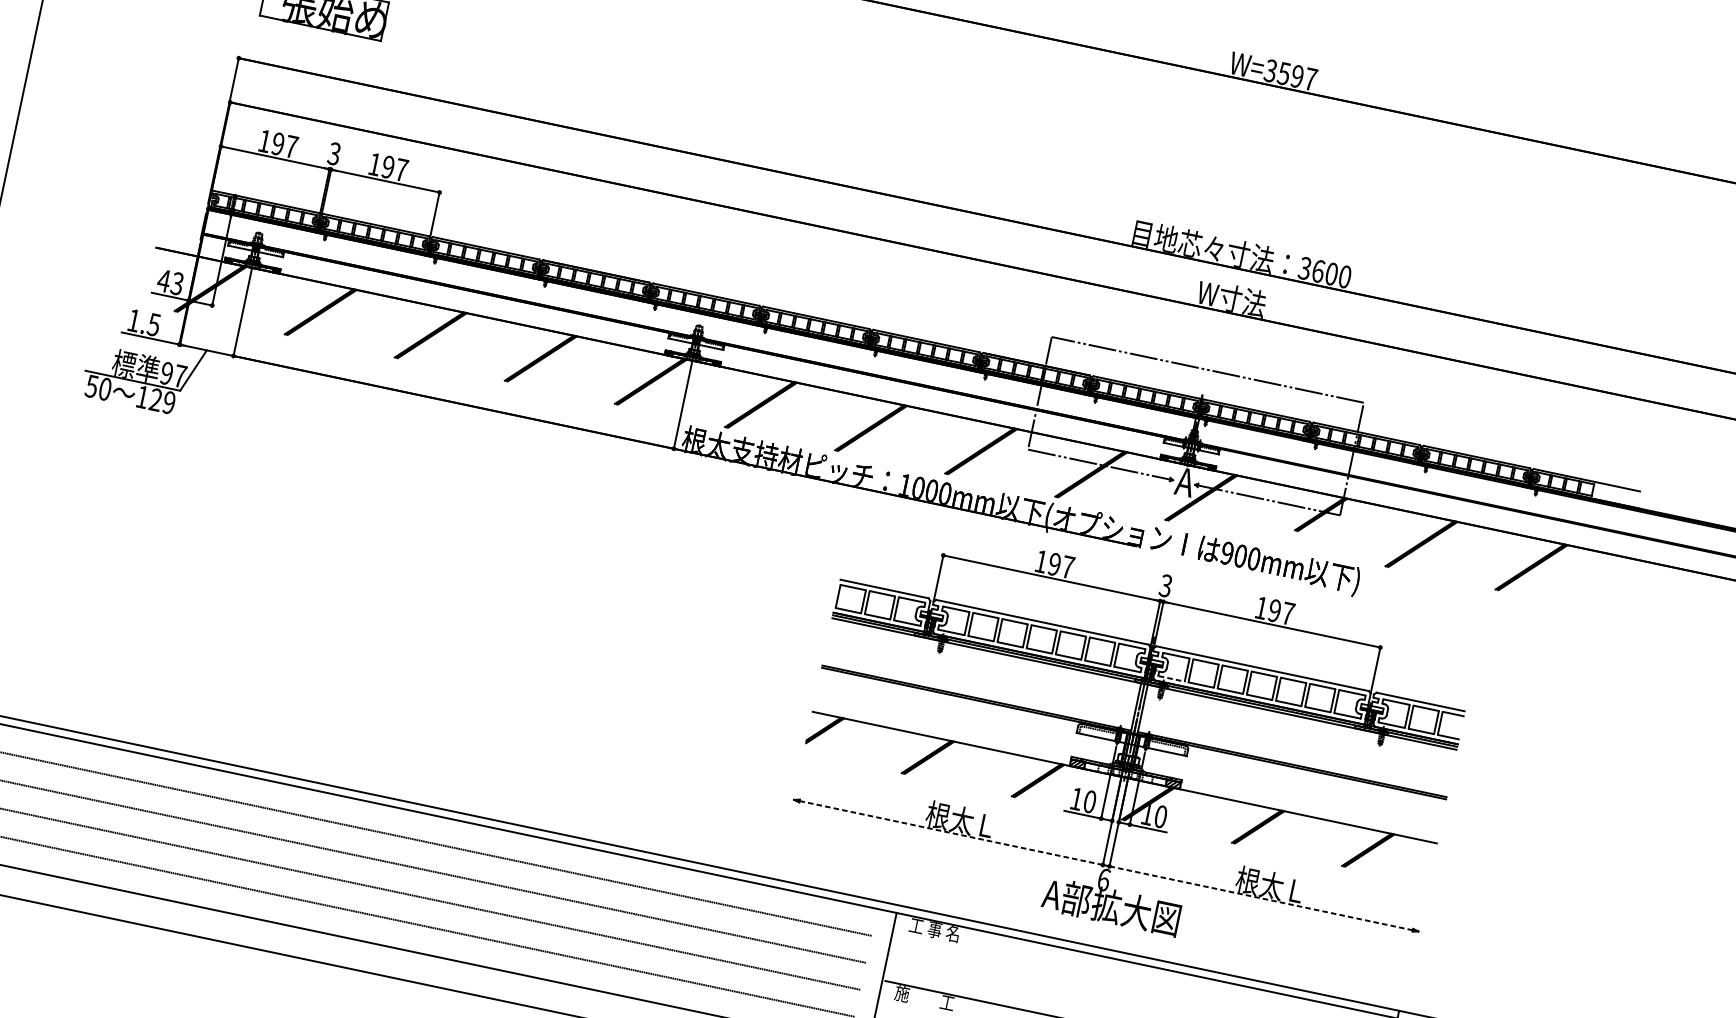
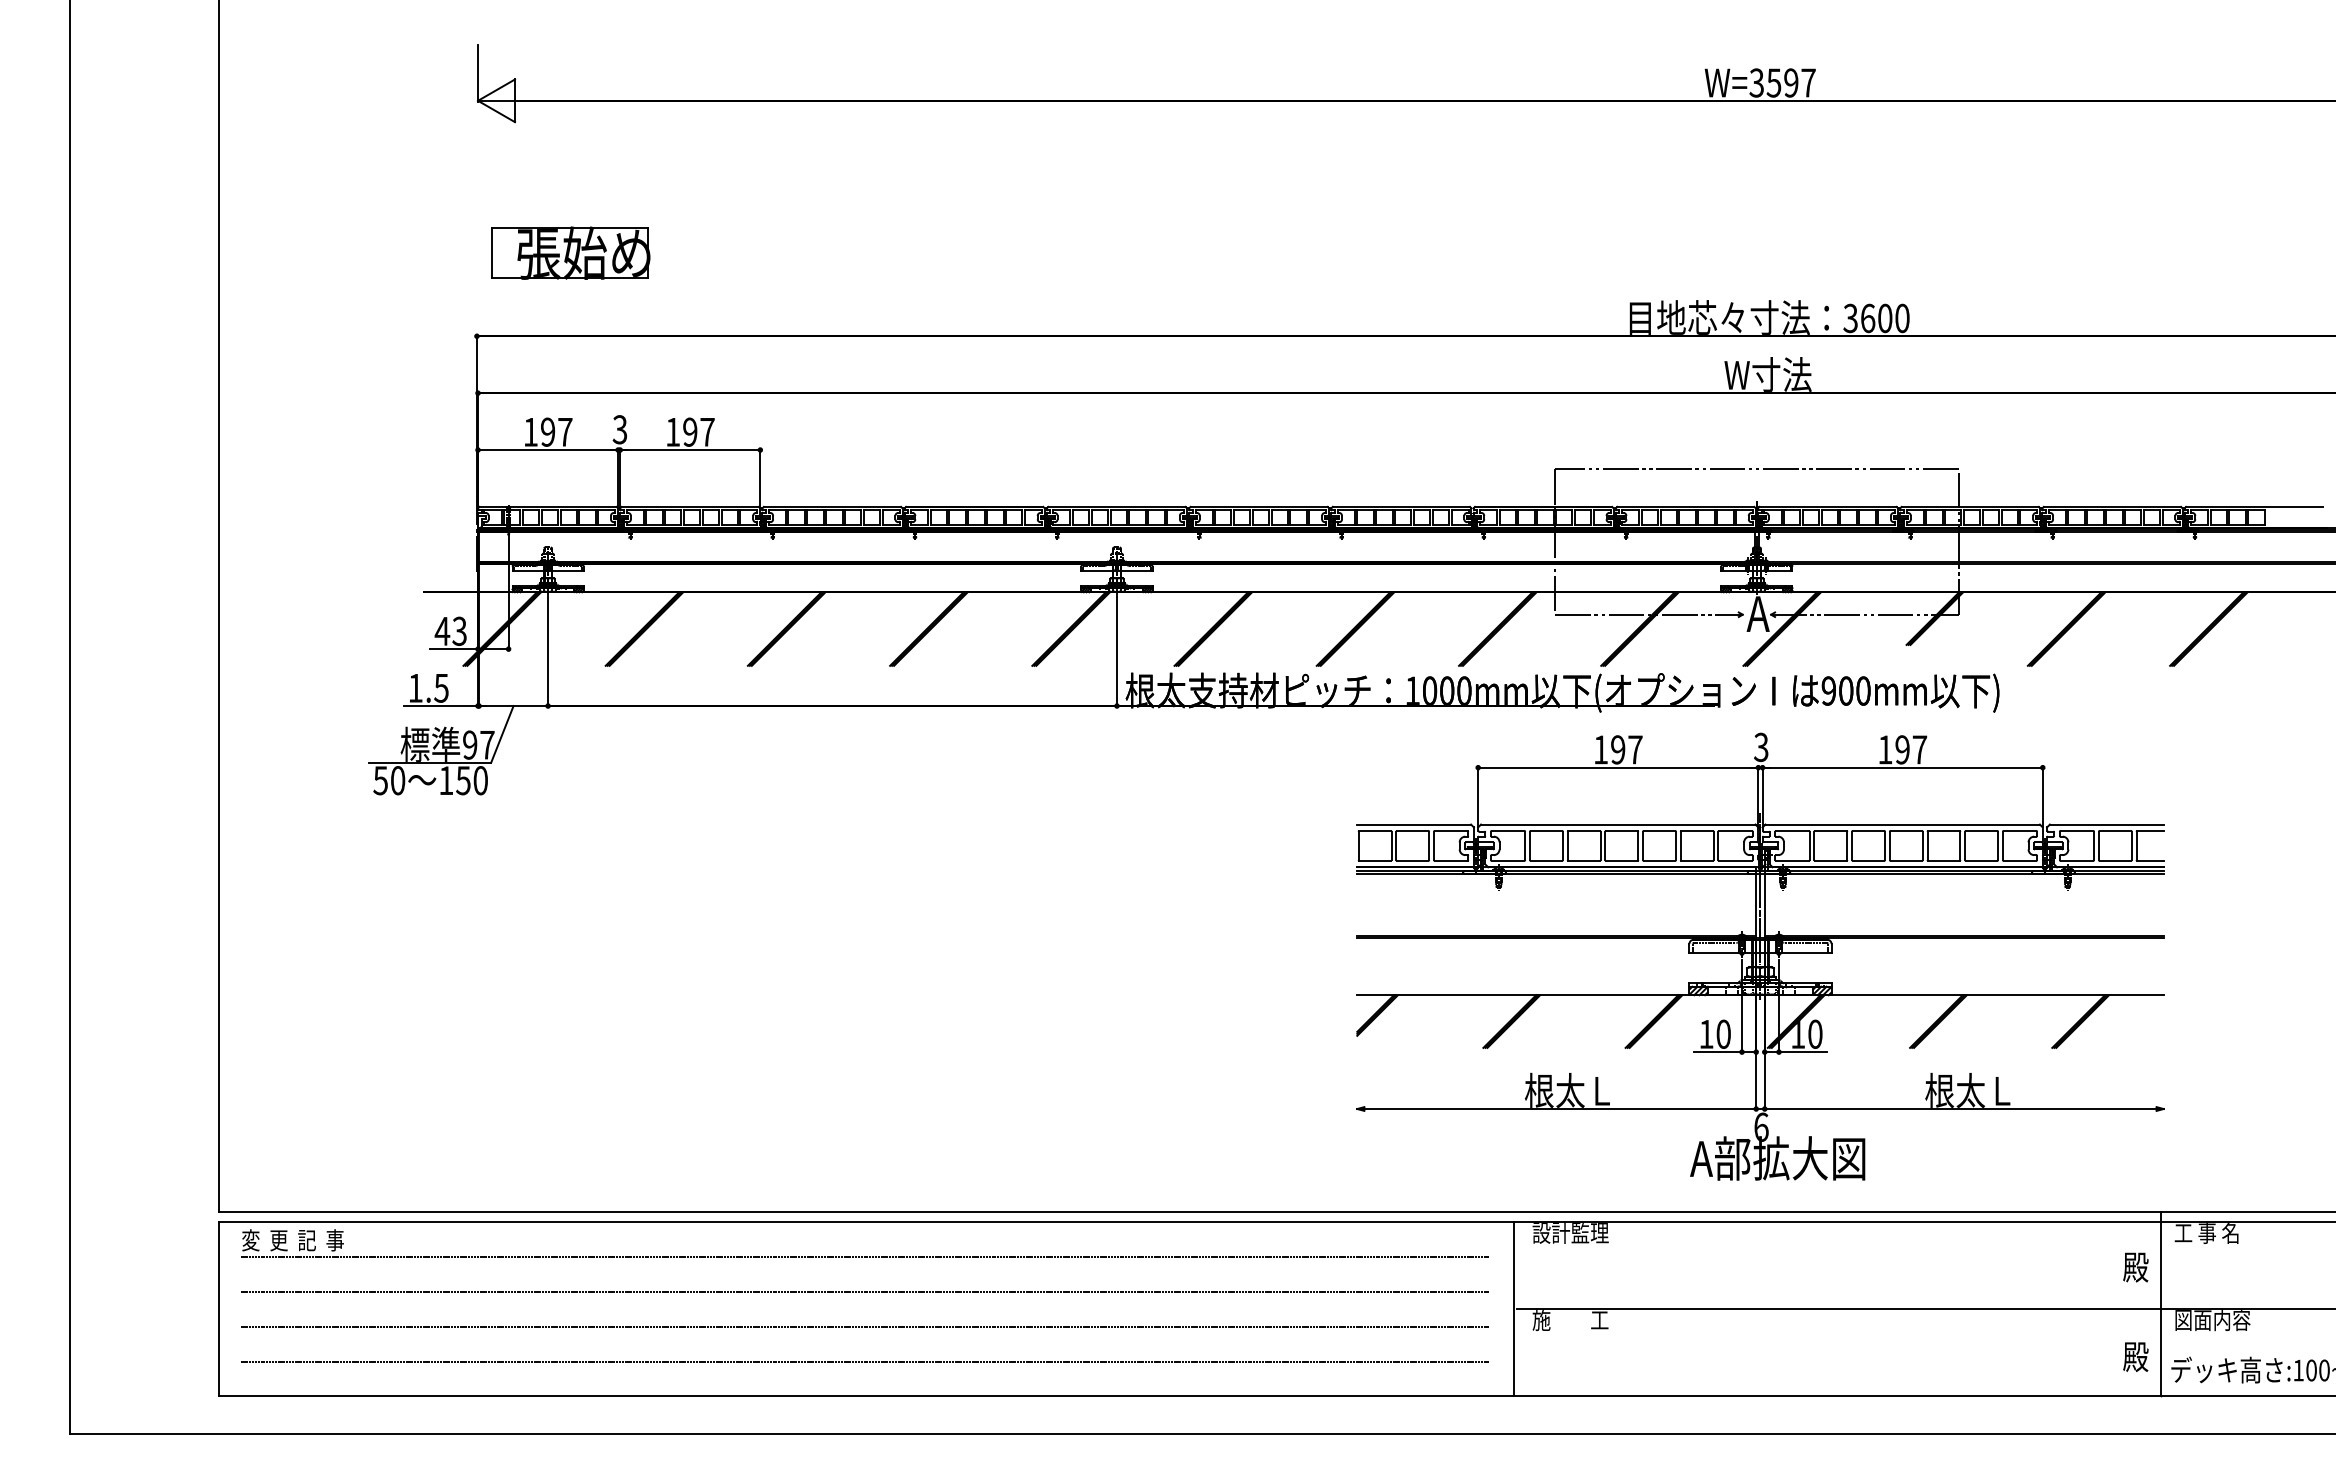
text: (162, 401) -> (471, 780), 129 -> 150
line: (1172, 678) -> (1793, 860), dashed -> solid
line: (951, 833) -> (1560, 1109), dashed -> solid
line: (1260, 898) -> (1960, 1109), dashed -> solid
text: (938, 931) -> (1570, 1233), 工 事 名 -> 設計監理

